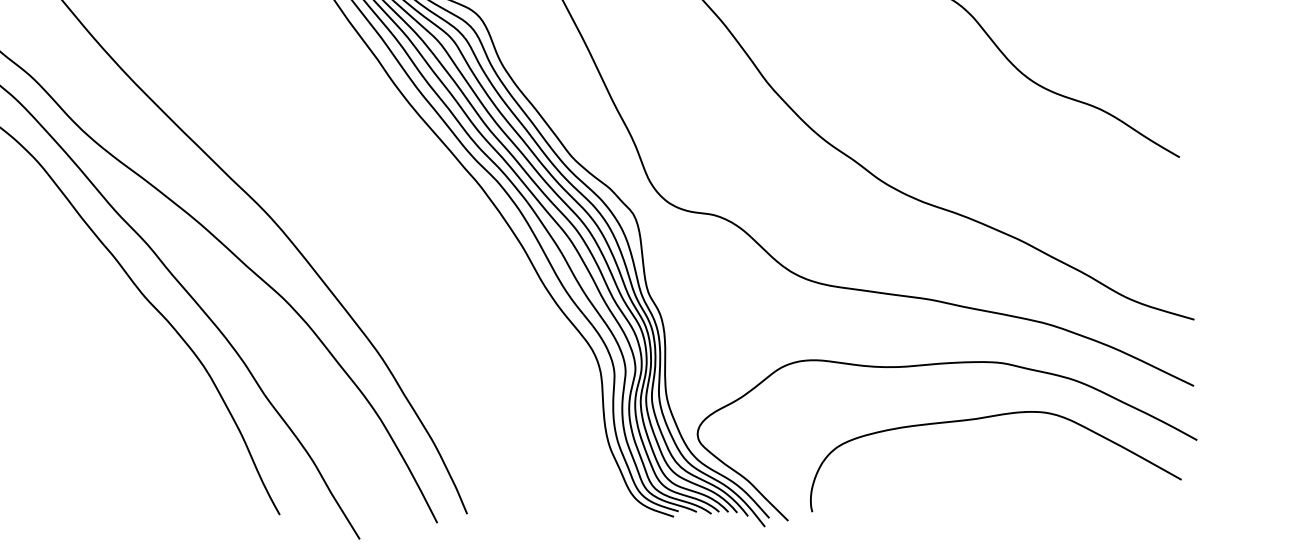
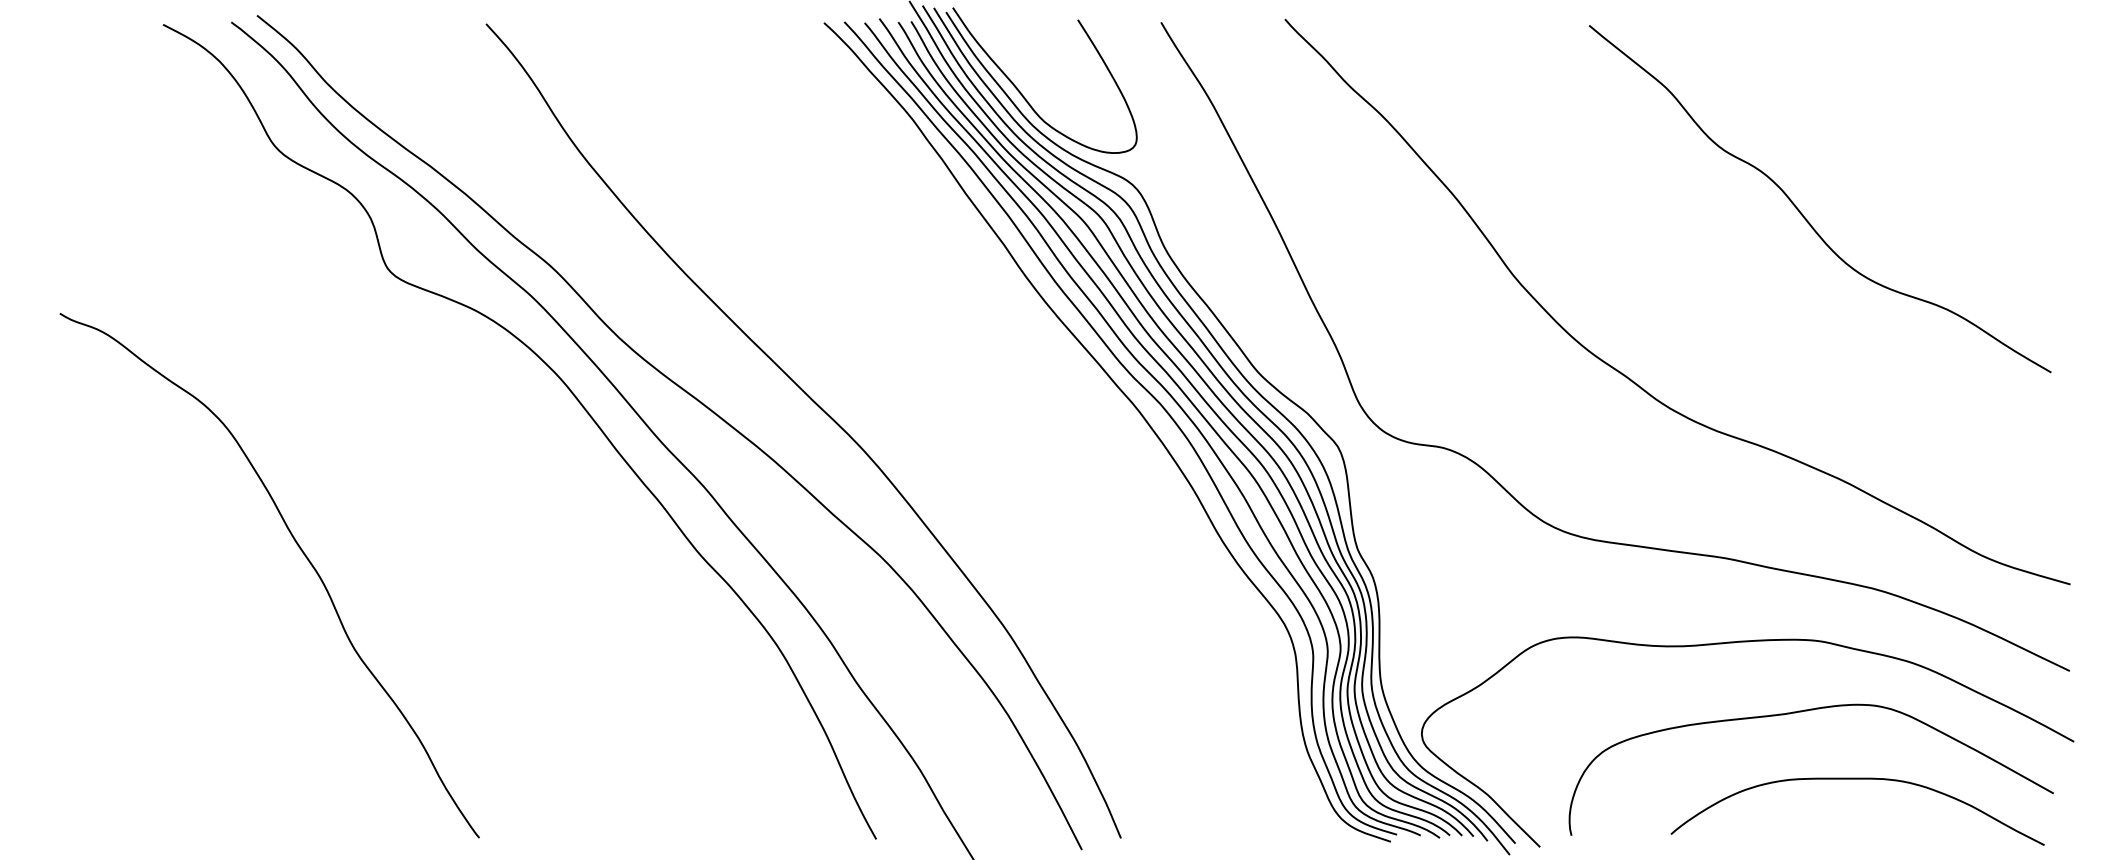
curve: (1031, 469) -> (1857, 779), added

